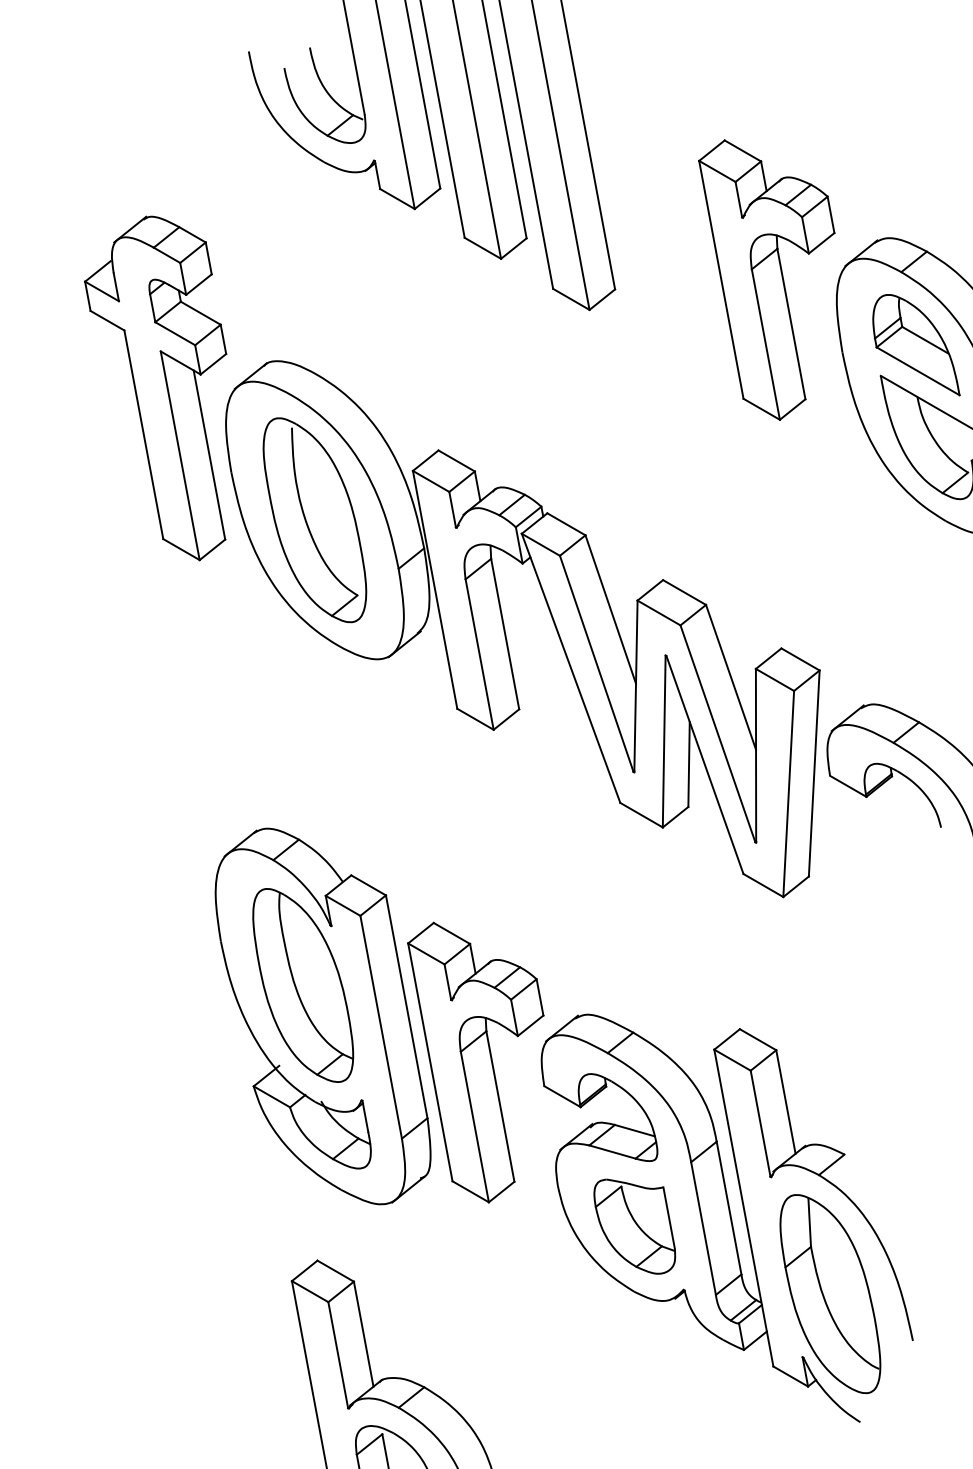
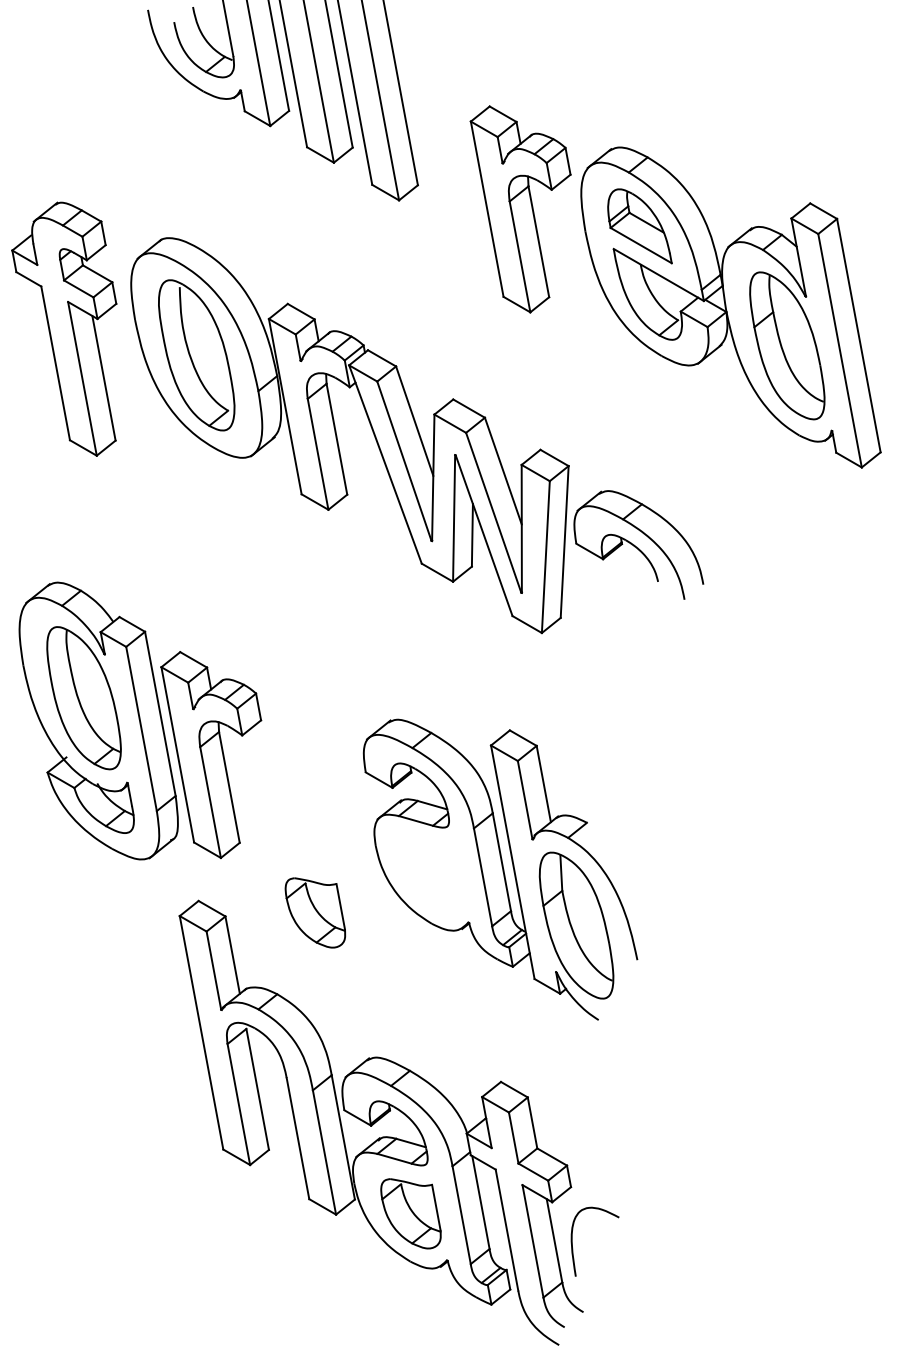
part: (766, 280) -> (520, 209), moved
part: (155, 387) -> (64, 328), moved
part: (379, 1015) -> (140, 720), moved
part: (634, 1226) -> (315, 912), moved

